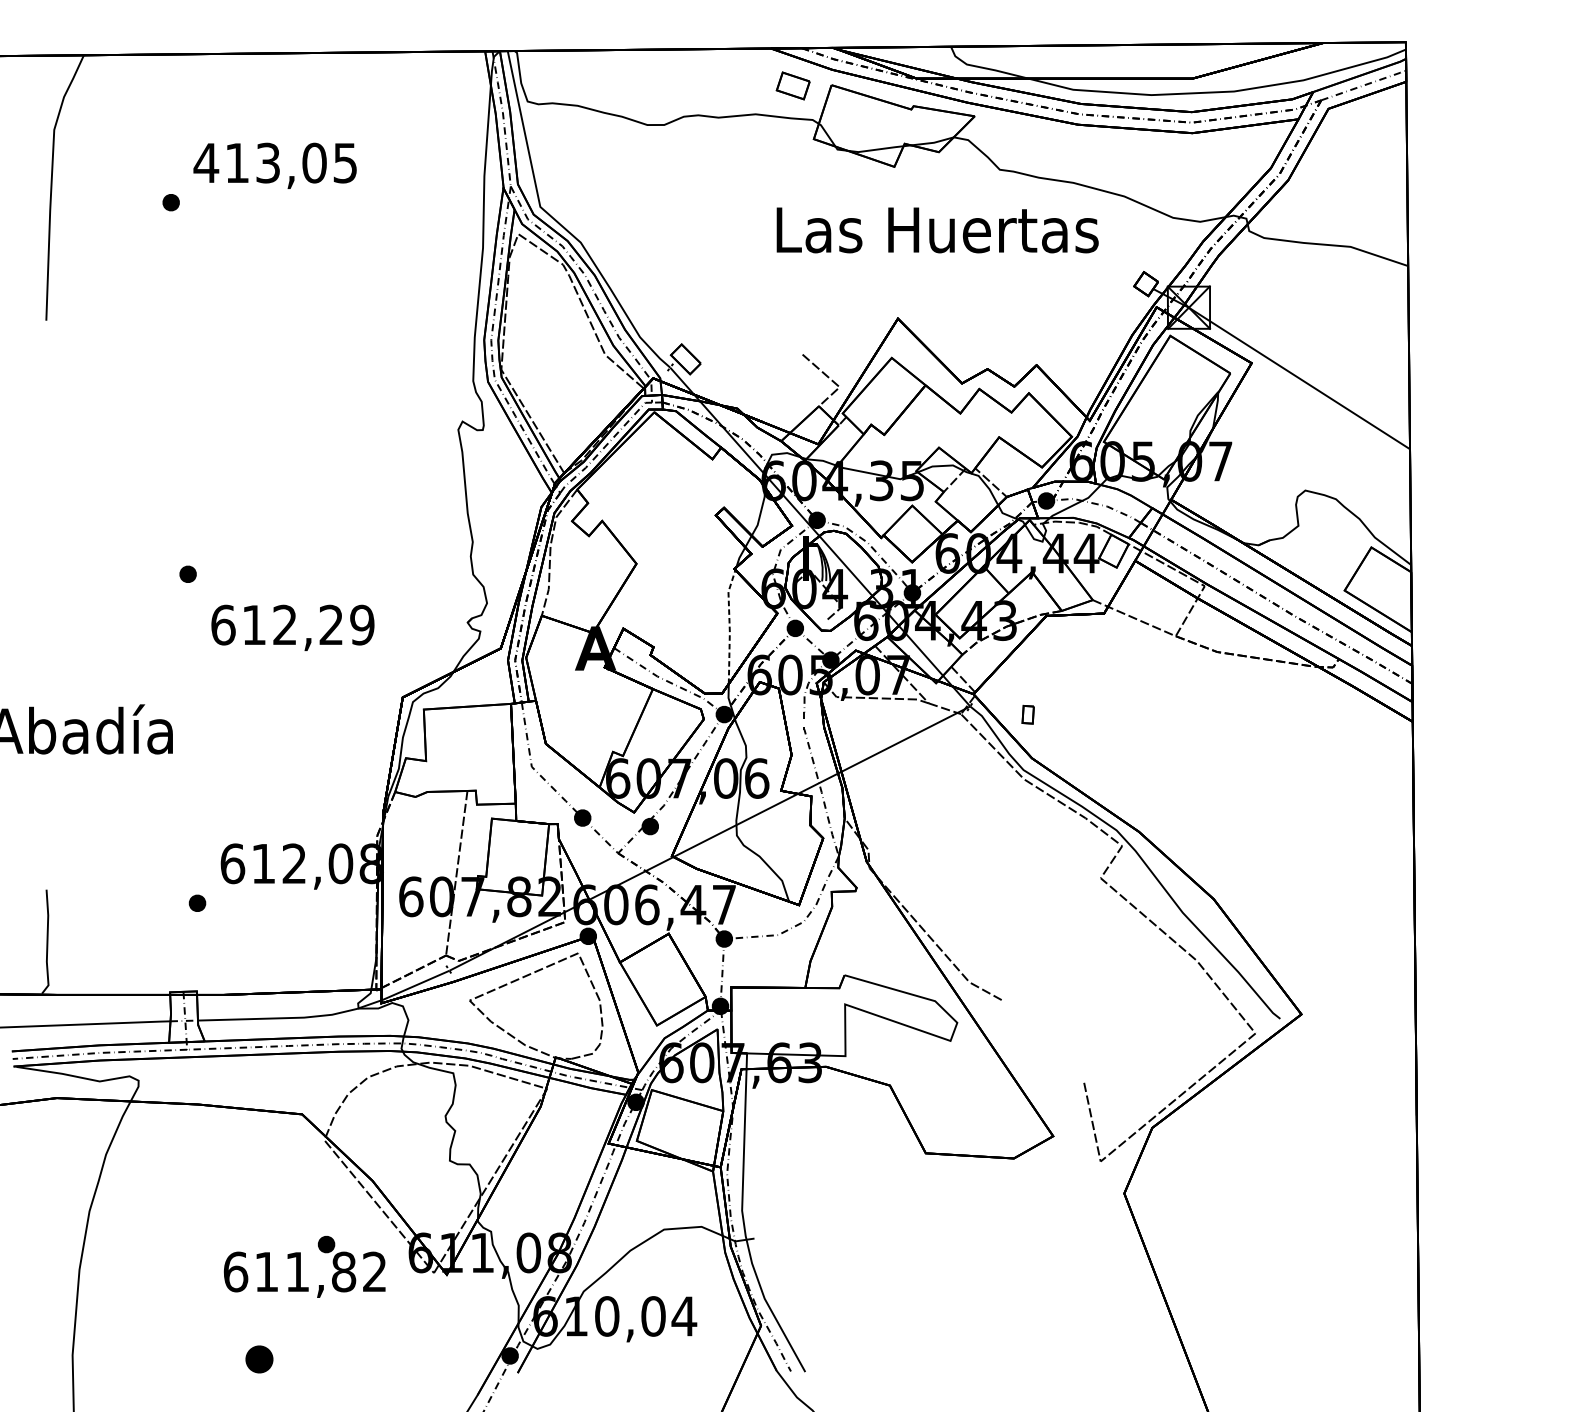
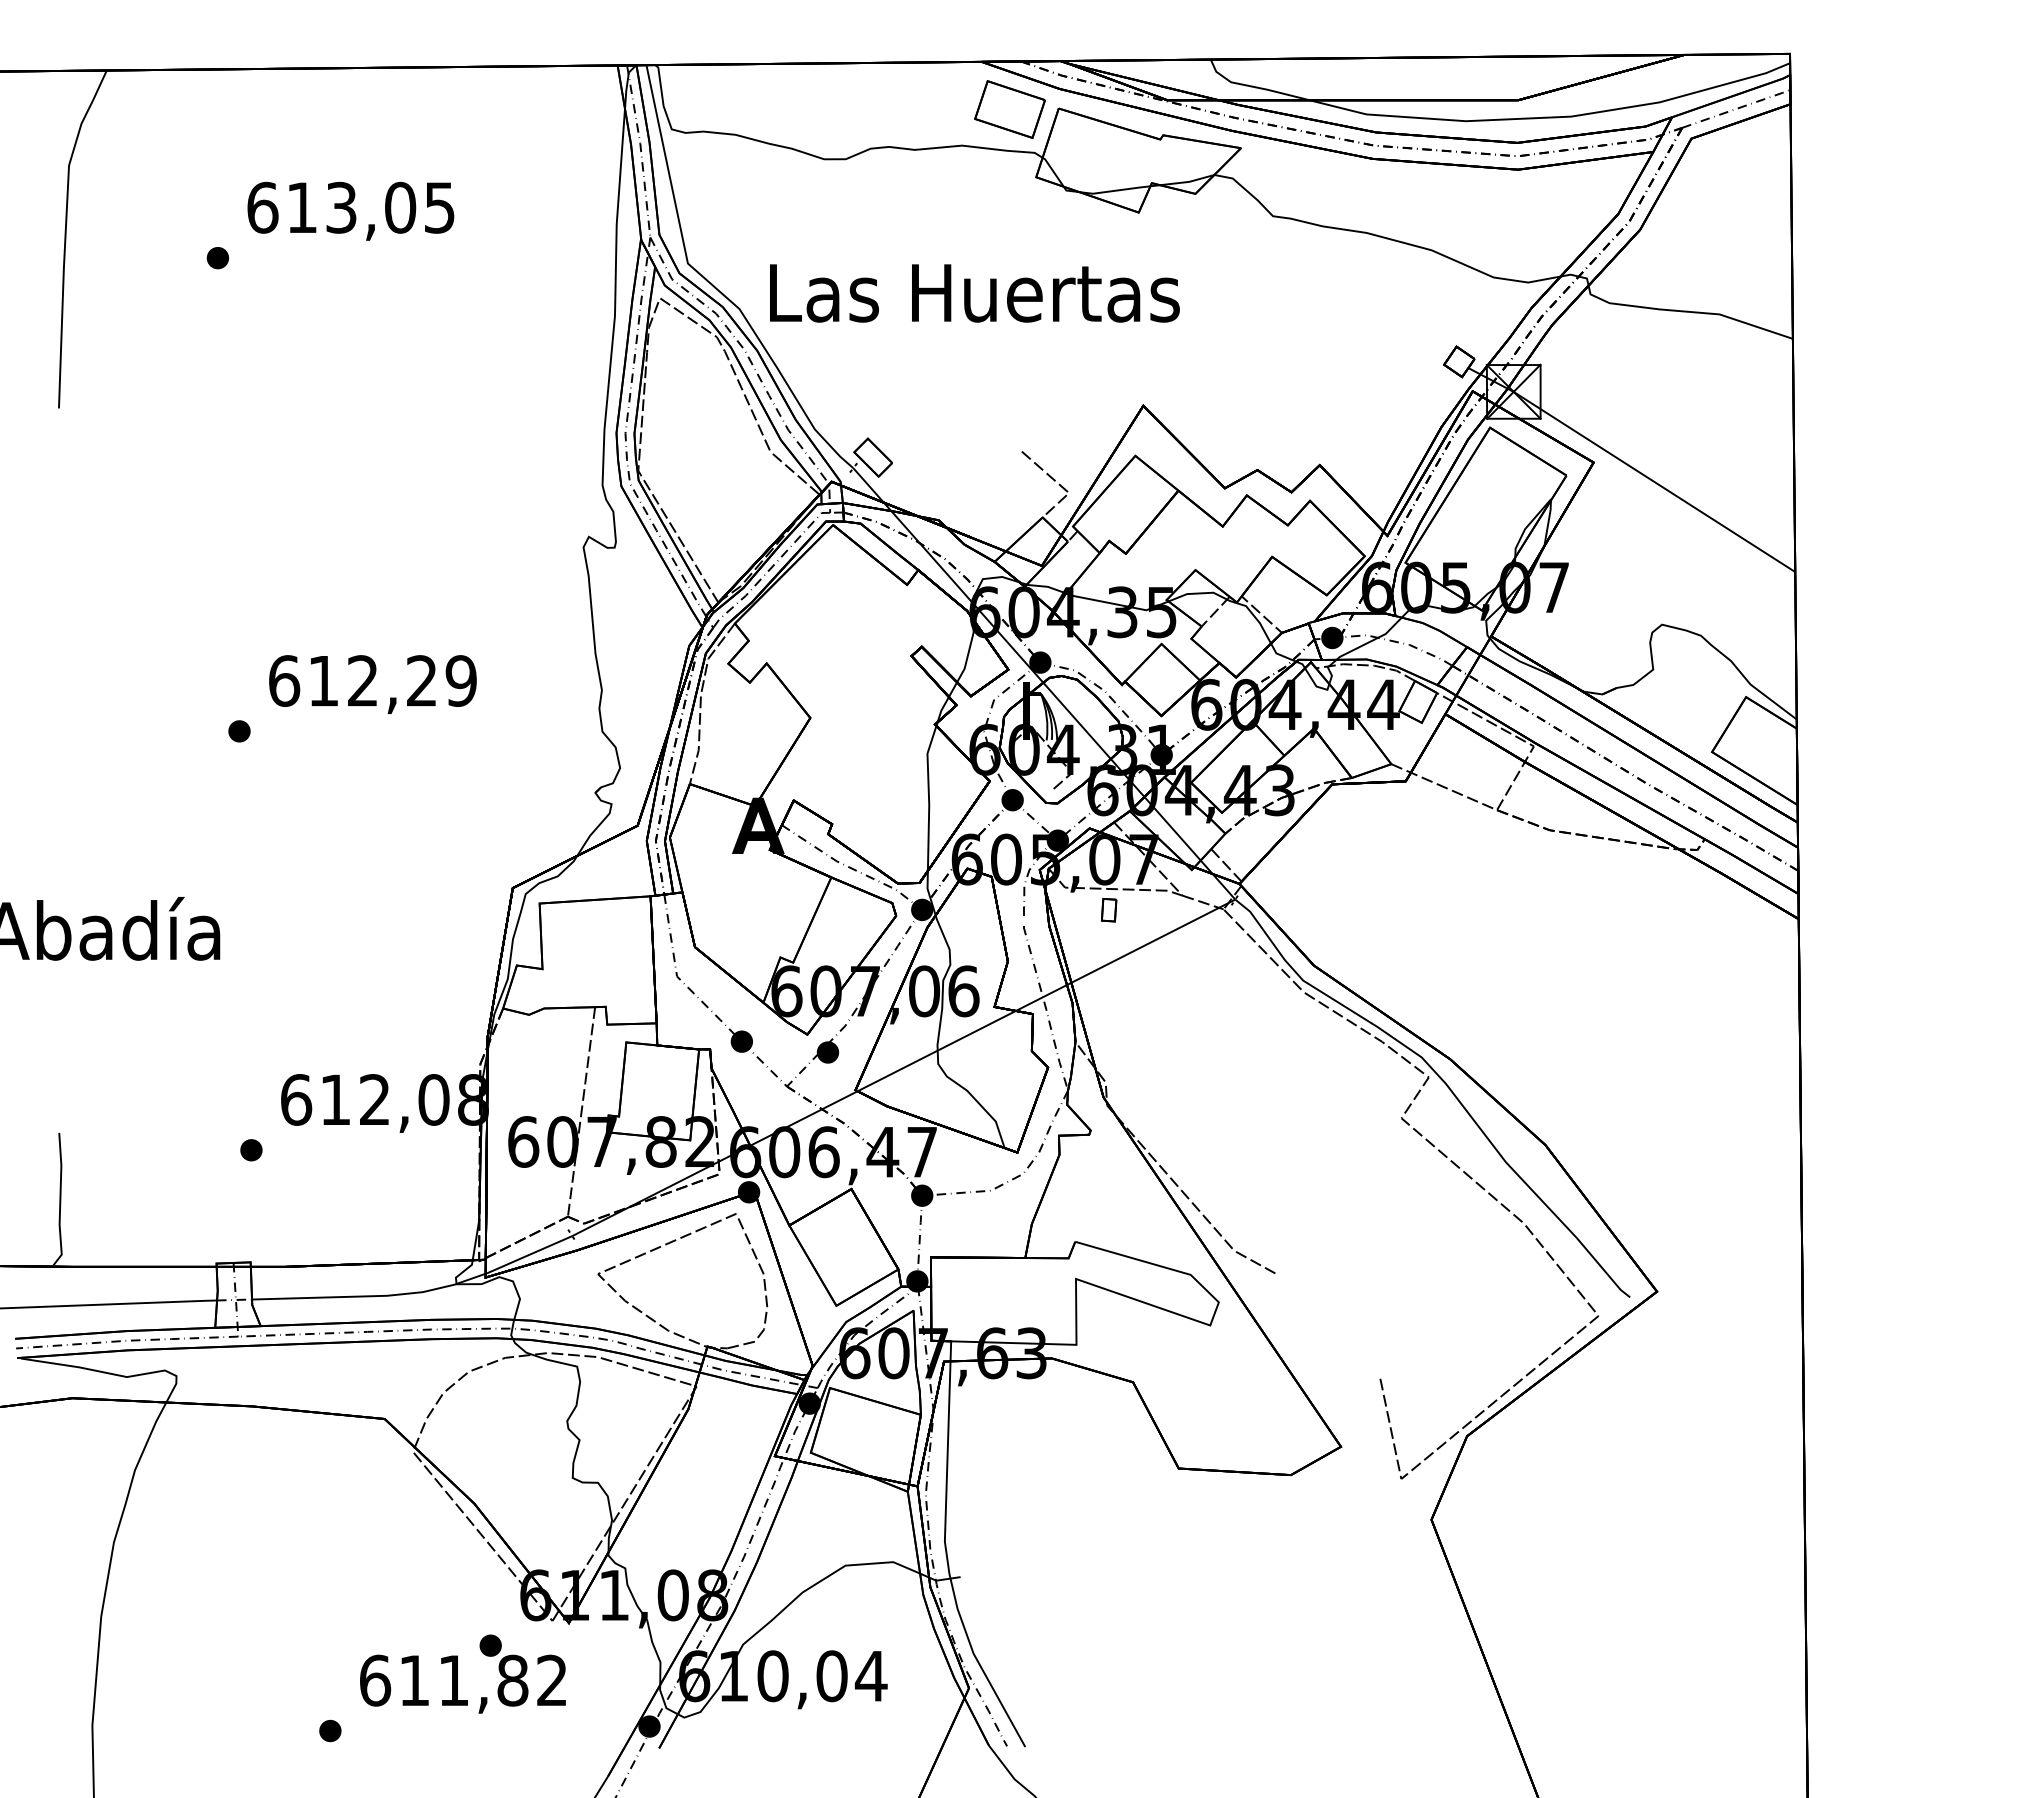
part: (792, 85) -> (1009, 109), size x1.67
text: (206, 162) -> (262, 207), 413,05 -> 613,05
text: (937, 230) -> (974, 293), moved
line: (729, 626) -> (928, 797), dashed -> solid
text: (292, 627) -> (372, 684), moved
part: (1028, 714) -> (1109, 909), moved
text: (304, 1266) -> (462, 1673), moved
part: (259, 1359) -> (330, 1730), size x0.62

